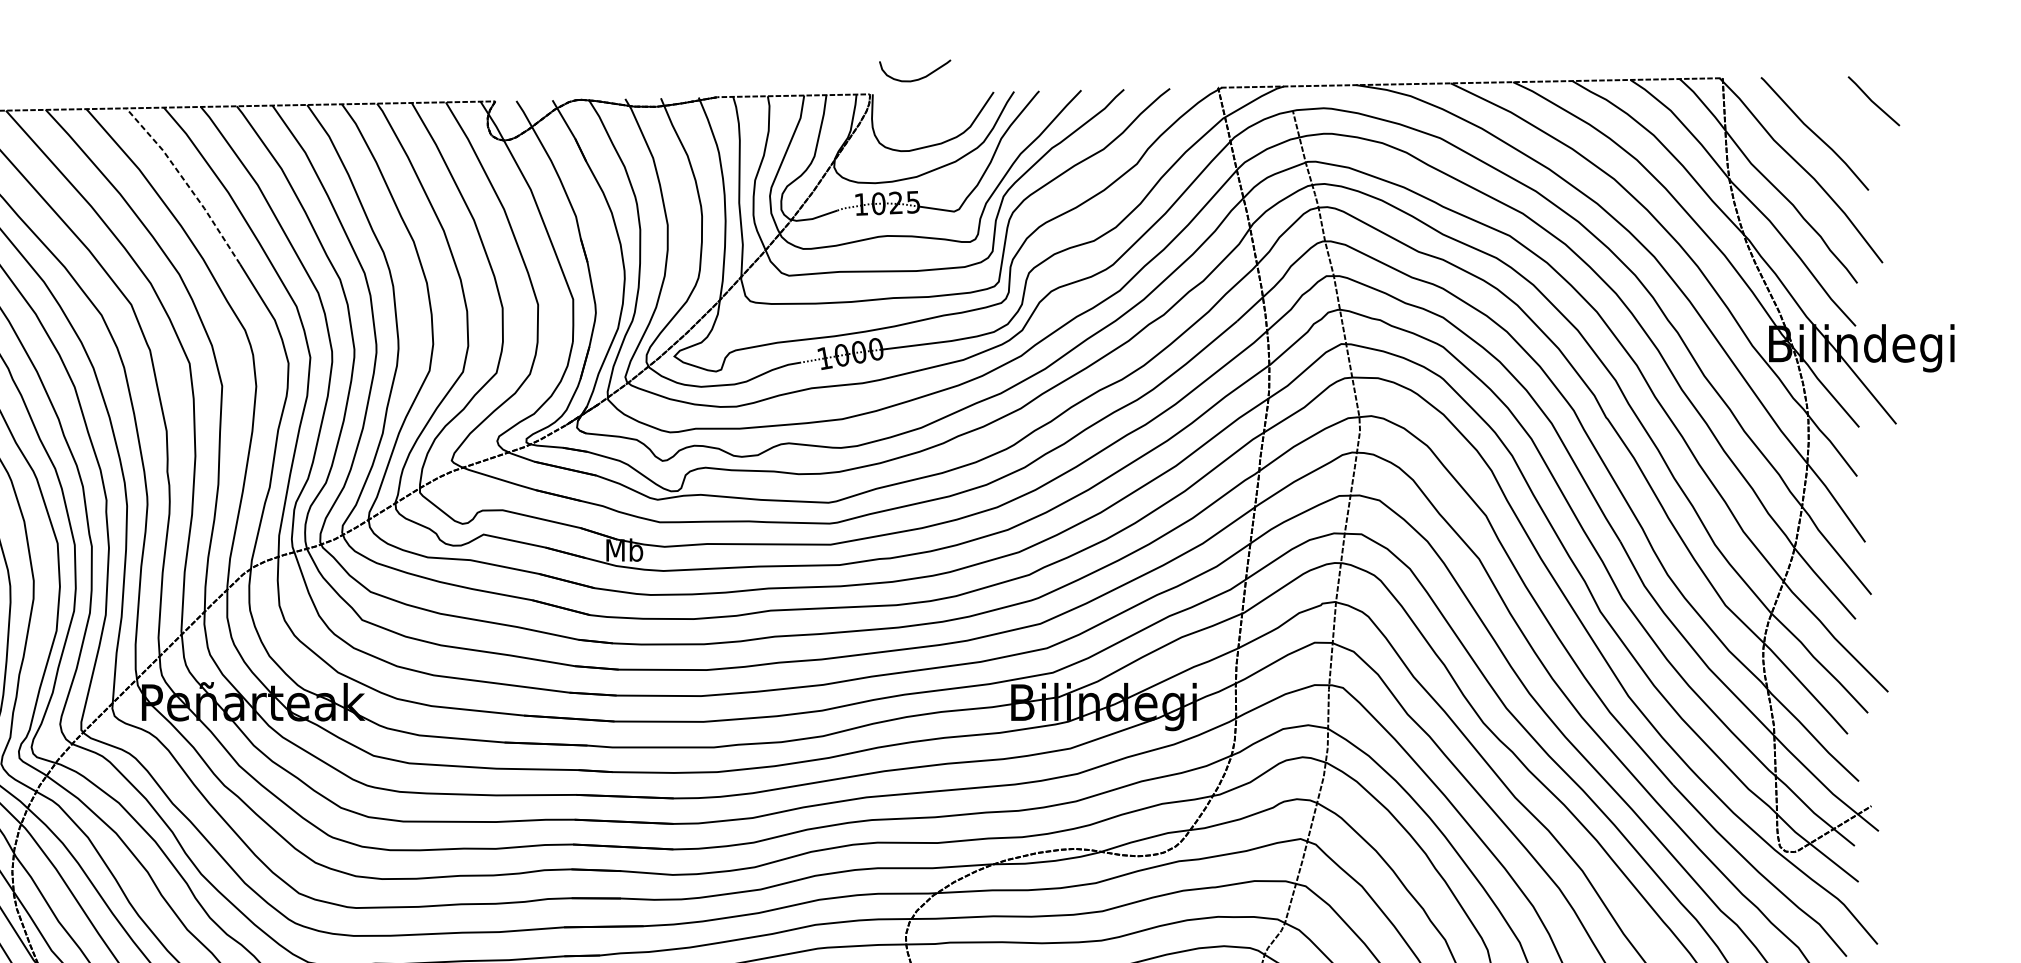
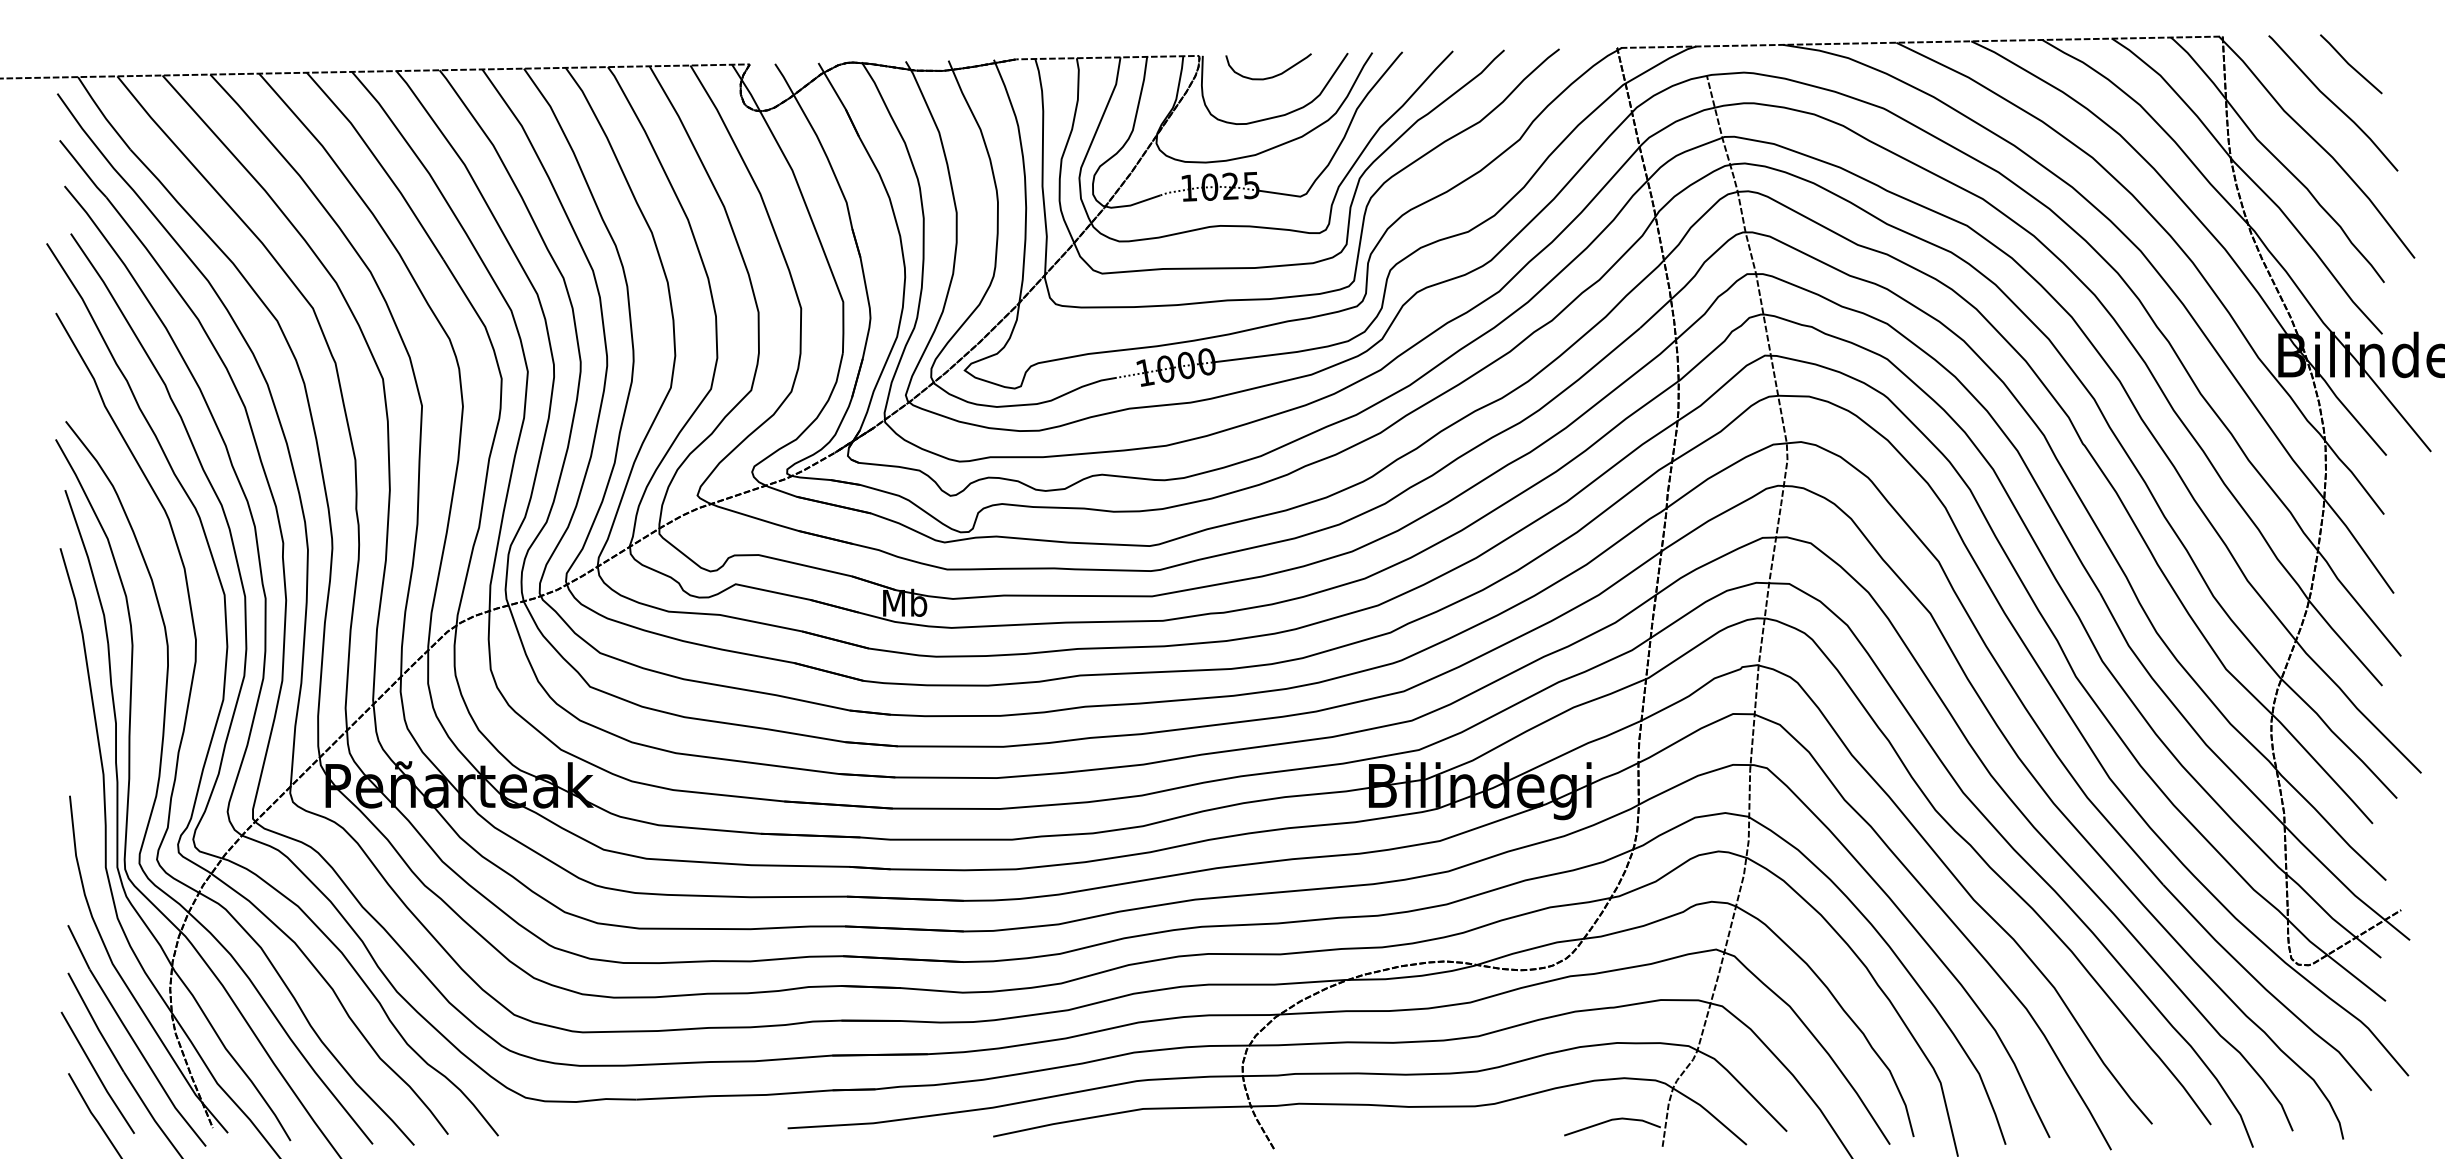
curve: (916, 78) -> (1270, 76), moved
line: (1873, 101) -> (2350, 64), moved
line: (186, 183) -> (379, 163), dashed -> solid

